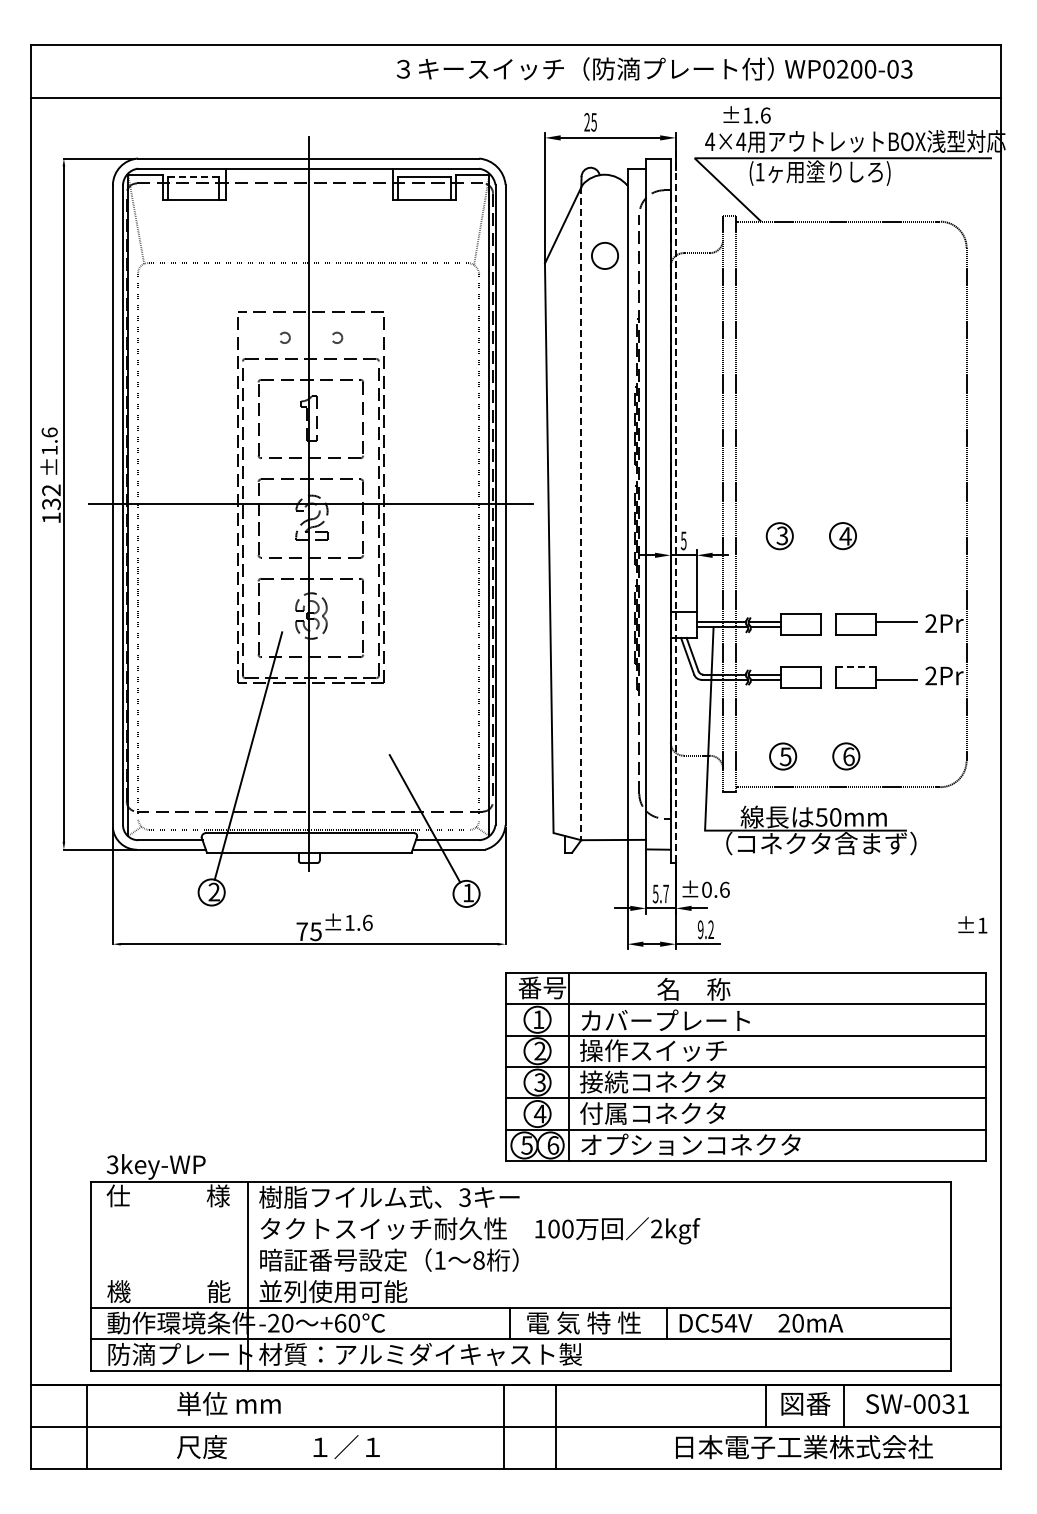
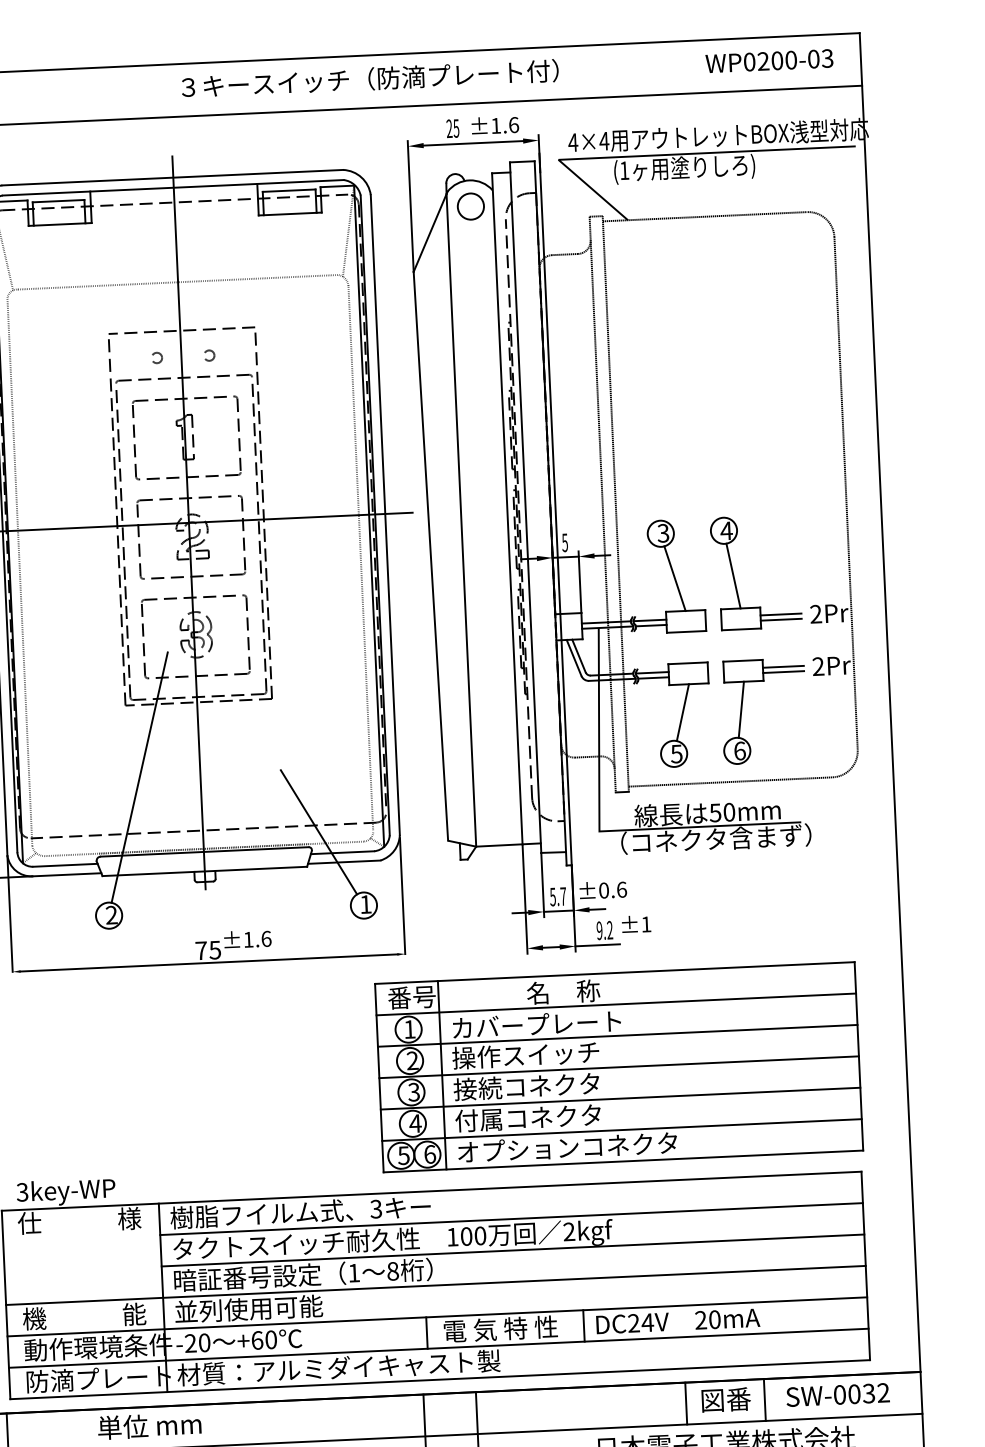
text: (584, 68) -> (369, 78), moved
text: (848, 68) -> (769, 60), moved
text: (746, 114) -> (494, 124), moved
line: (193, 176) -> (58, 200), dashed -> solid
circle: (604, 255) -> (470, 206), moved
line: (675, 507) -> (555, 509), dashed -> solid
line: (581, 514) -> (461, 521), dashed -> solid
line: (791, 581) -> (674, 578), added
line: (850, 581) -> (733, 575), added
line: (895, 627) -> (780, 619), added
line: (856, 666) -> (743, 660), dashed -> solid
line: (895, 674) -> (782, 666), added
line: (793, 715) -> (682, 712), added
line: (852, 715) -> (741, 709), added
text: (972, 924) -> (636, 923), moved
part: (745, 1066) -> (618, 1066), moved
line: (599, 1213) -> (511, 1218), added
line: (599, 1245) -> (512, 1250), added
line: (521, 1276) -> (436, 1285), added
text: (716, 1322) -> (633, 1322), DC54V -> DC24V
text: (963, 1403) -> (883, 1392), SW-0031 -> SW-0032

